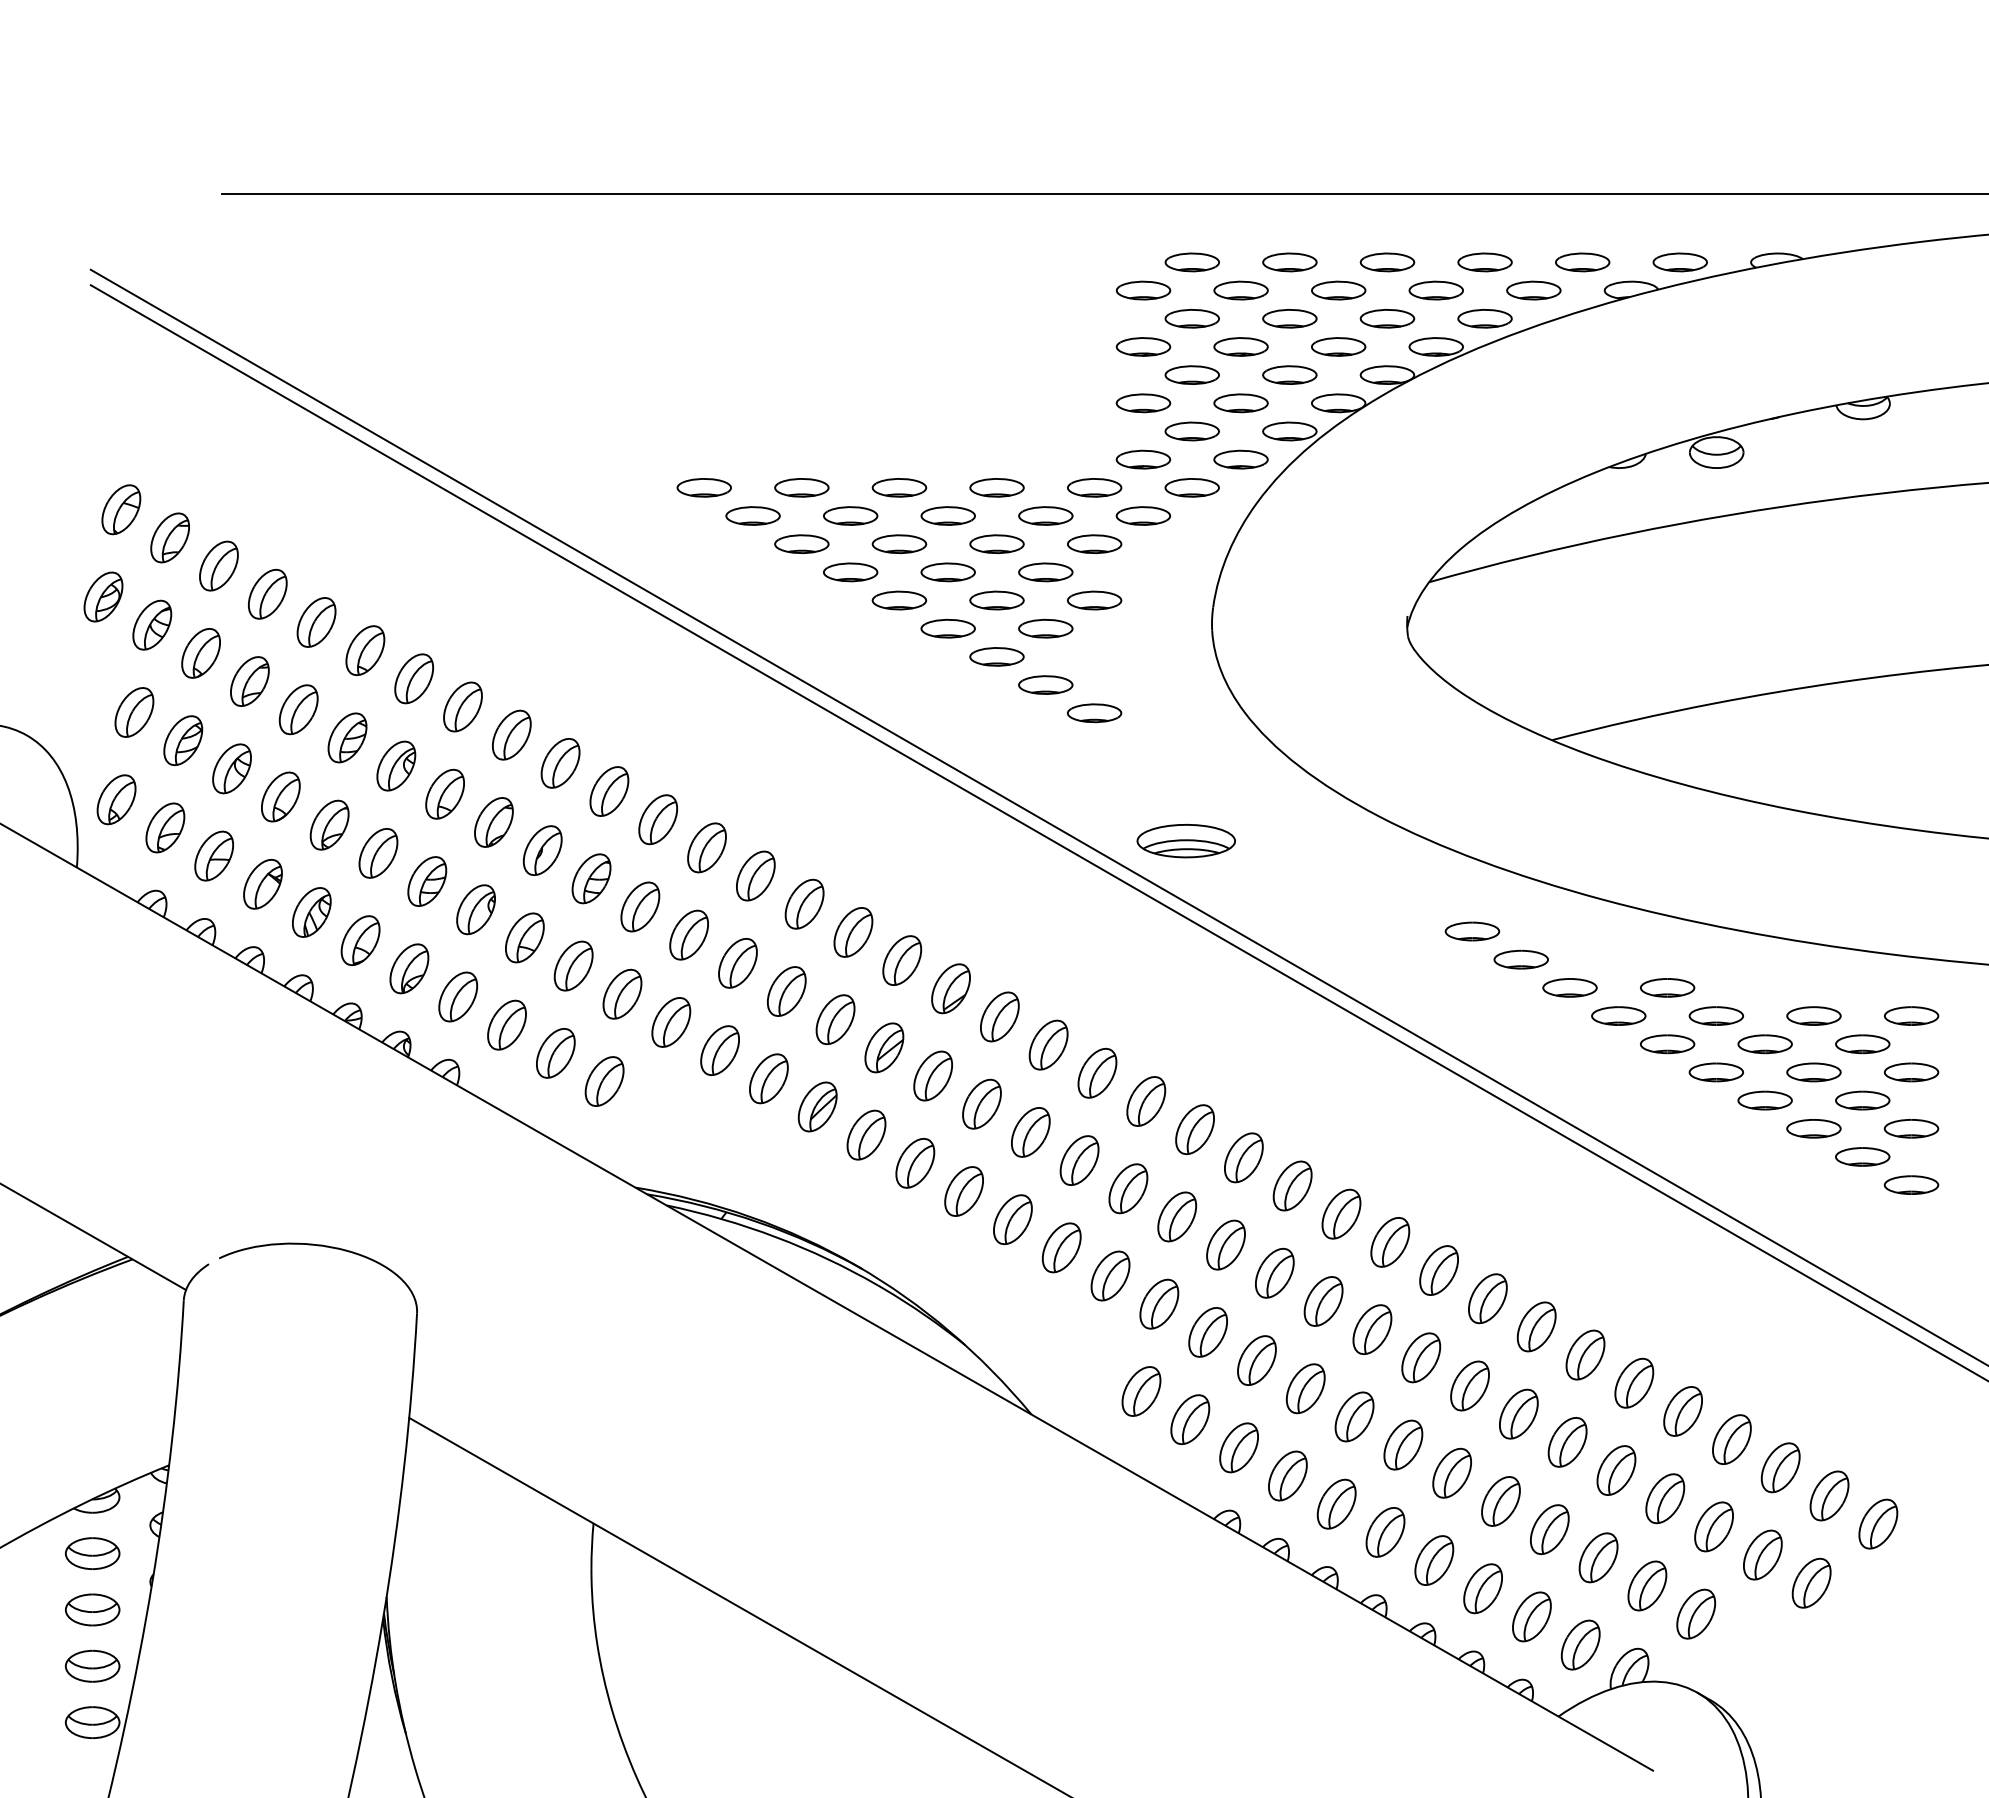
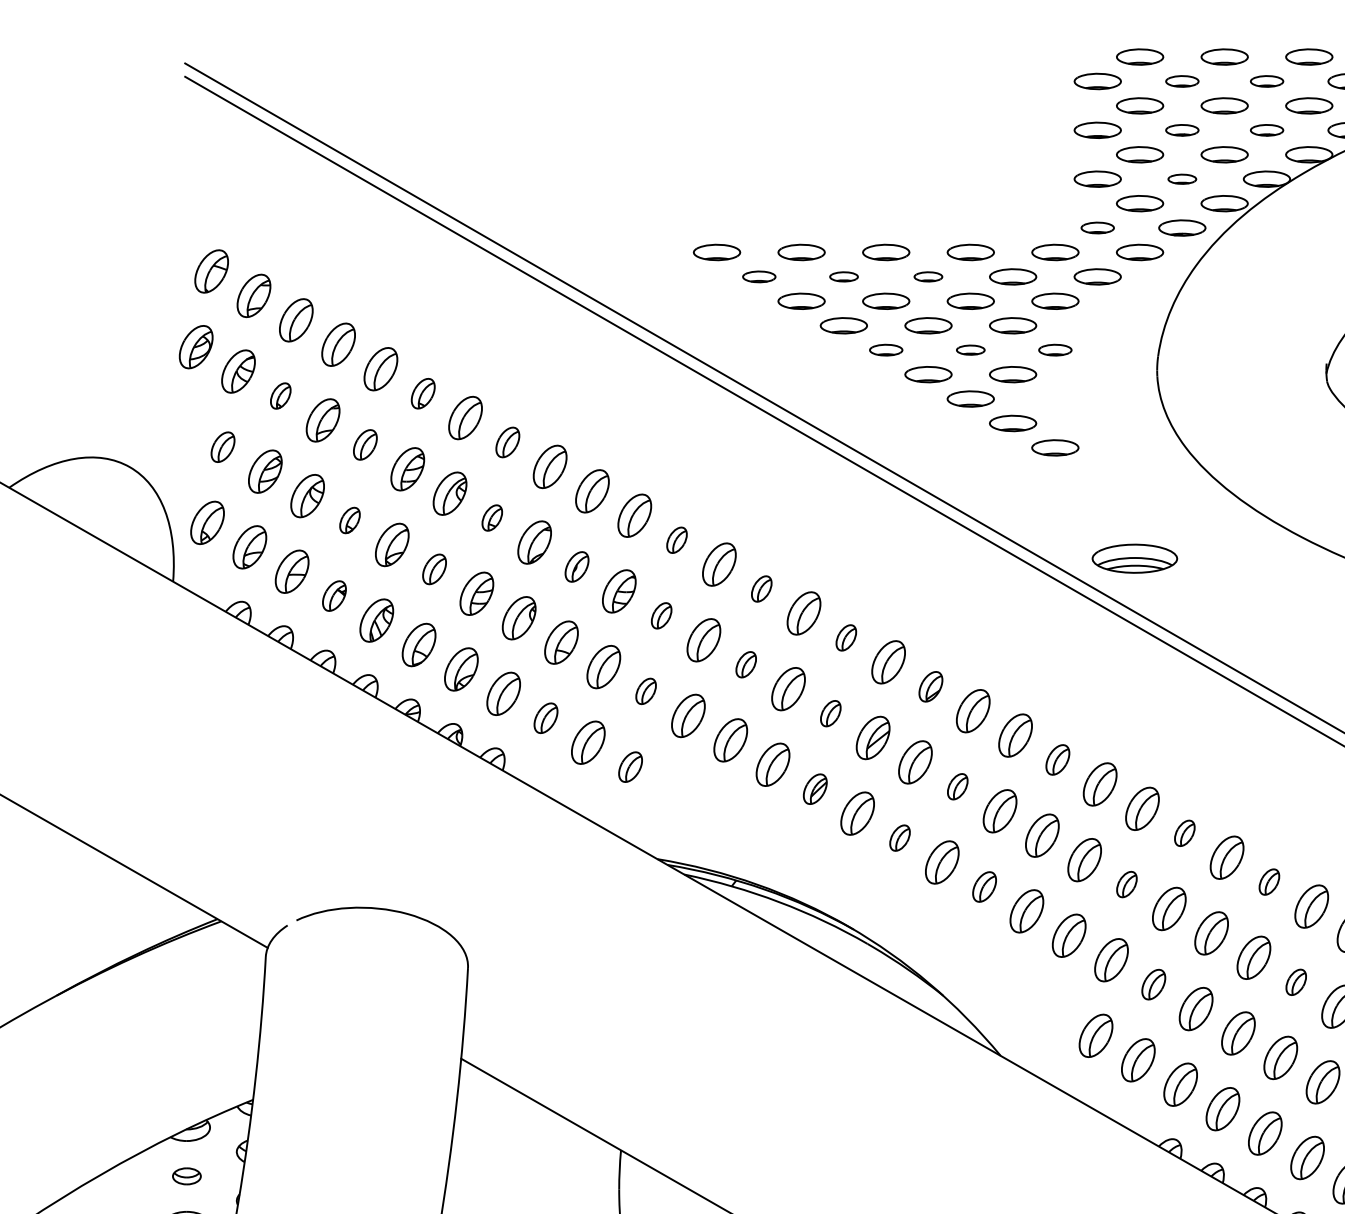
part: (1240, 290) -> (1181, 81), size x0.7
part: (1338, 290) -> (1266, 81), size x0.7
part: (1240, 346) -> (1181, 129), size x0.7
part: (1338, 346) -> (1266, 129), size x0.7
part: (1240, 403) -> (1181, 179), size x0.6
part: (1143, 459) -> (1097, 227), size x0.7
part: (752, 515) -> (758, 276), size x0.7
part: (850, 515) -> (843, 276), size x0.6
part: (947, 515) -> (927, 276), size x0.6
part: (899, 600) -> (886, 350), size x0.7
part: (996, 600) -> (970, 350), size x0.6
part: (1094, 600) -> (1055, 350), size x0.7
part: (365, 650) -> (423, 393), size x0.7
part: (200, 653) -> (280, 396), size x0.6
part: (462, 706) -> (507, 442), size x0.7
part: (298, 709) -> (365, 444), size x0.7
part: (134, 712) -> (223, 447), size x0.7
part: (444, 793) -> (491, 517), size x0.6
part: (280, 796) -> (349, 520), size x0.6
part: (657, 819) -> (676, 540), size x0.6
part: (542, 850) -> (576, 566), size x0.7
part: (378, 853) -> (434, 569), size x0.7
part: (755, 875) -> (761, 588), size x0.6
part: (262, 883) -> (334, 595), size x0.7
part: (640, 906) -> (661, 615), size x0.6
part: (853, 932) -> (846, 637), size x0.6
part: (737, 963) -> (745, 664), size x0.6
part: (950, 988) -> (930, 686), size x0.7
part: (622, 993) -> (646, 690), size x0.6
part: (835, 1019) -> (830, 713), size x0.6
part: (506, 1024) -> (545, 717), size x0.7
part: (1097, 1072) -> (1057, 759), size x0.7
part: (604, 1081) -> (630, 767), size x0.7
part: (981, 1103) -> (957, 786), size x0.6
part: (817, 1106) -> (815, 788), size x0.7
part: (1243, 1157) -> (1184, 833), size x0.6
part: (915, 1163) -> (900, 838), size x0.6
part: (1341, 1213) -> (1269, 881), size x0.6
part: (1176, 1216) -> (1126, 884), size x0.6
part: (1012, 1219) -> (984, 886), size x0.7
part: (1372, 1329) -> (1296, 982), size x0.6
part: (1207, 1332) -> (1153, 984), size x0.7
part: (92, 1553) -> (186, 1176), size x0.6

